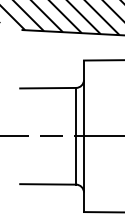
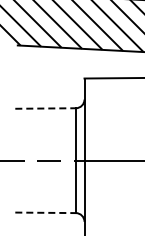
line: (48, 88) -> (46, 108), solid -> dashed
line: (48, 184) -> (46, 212), solid -> dashed

